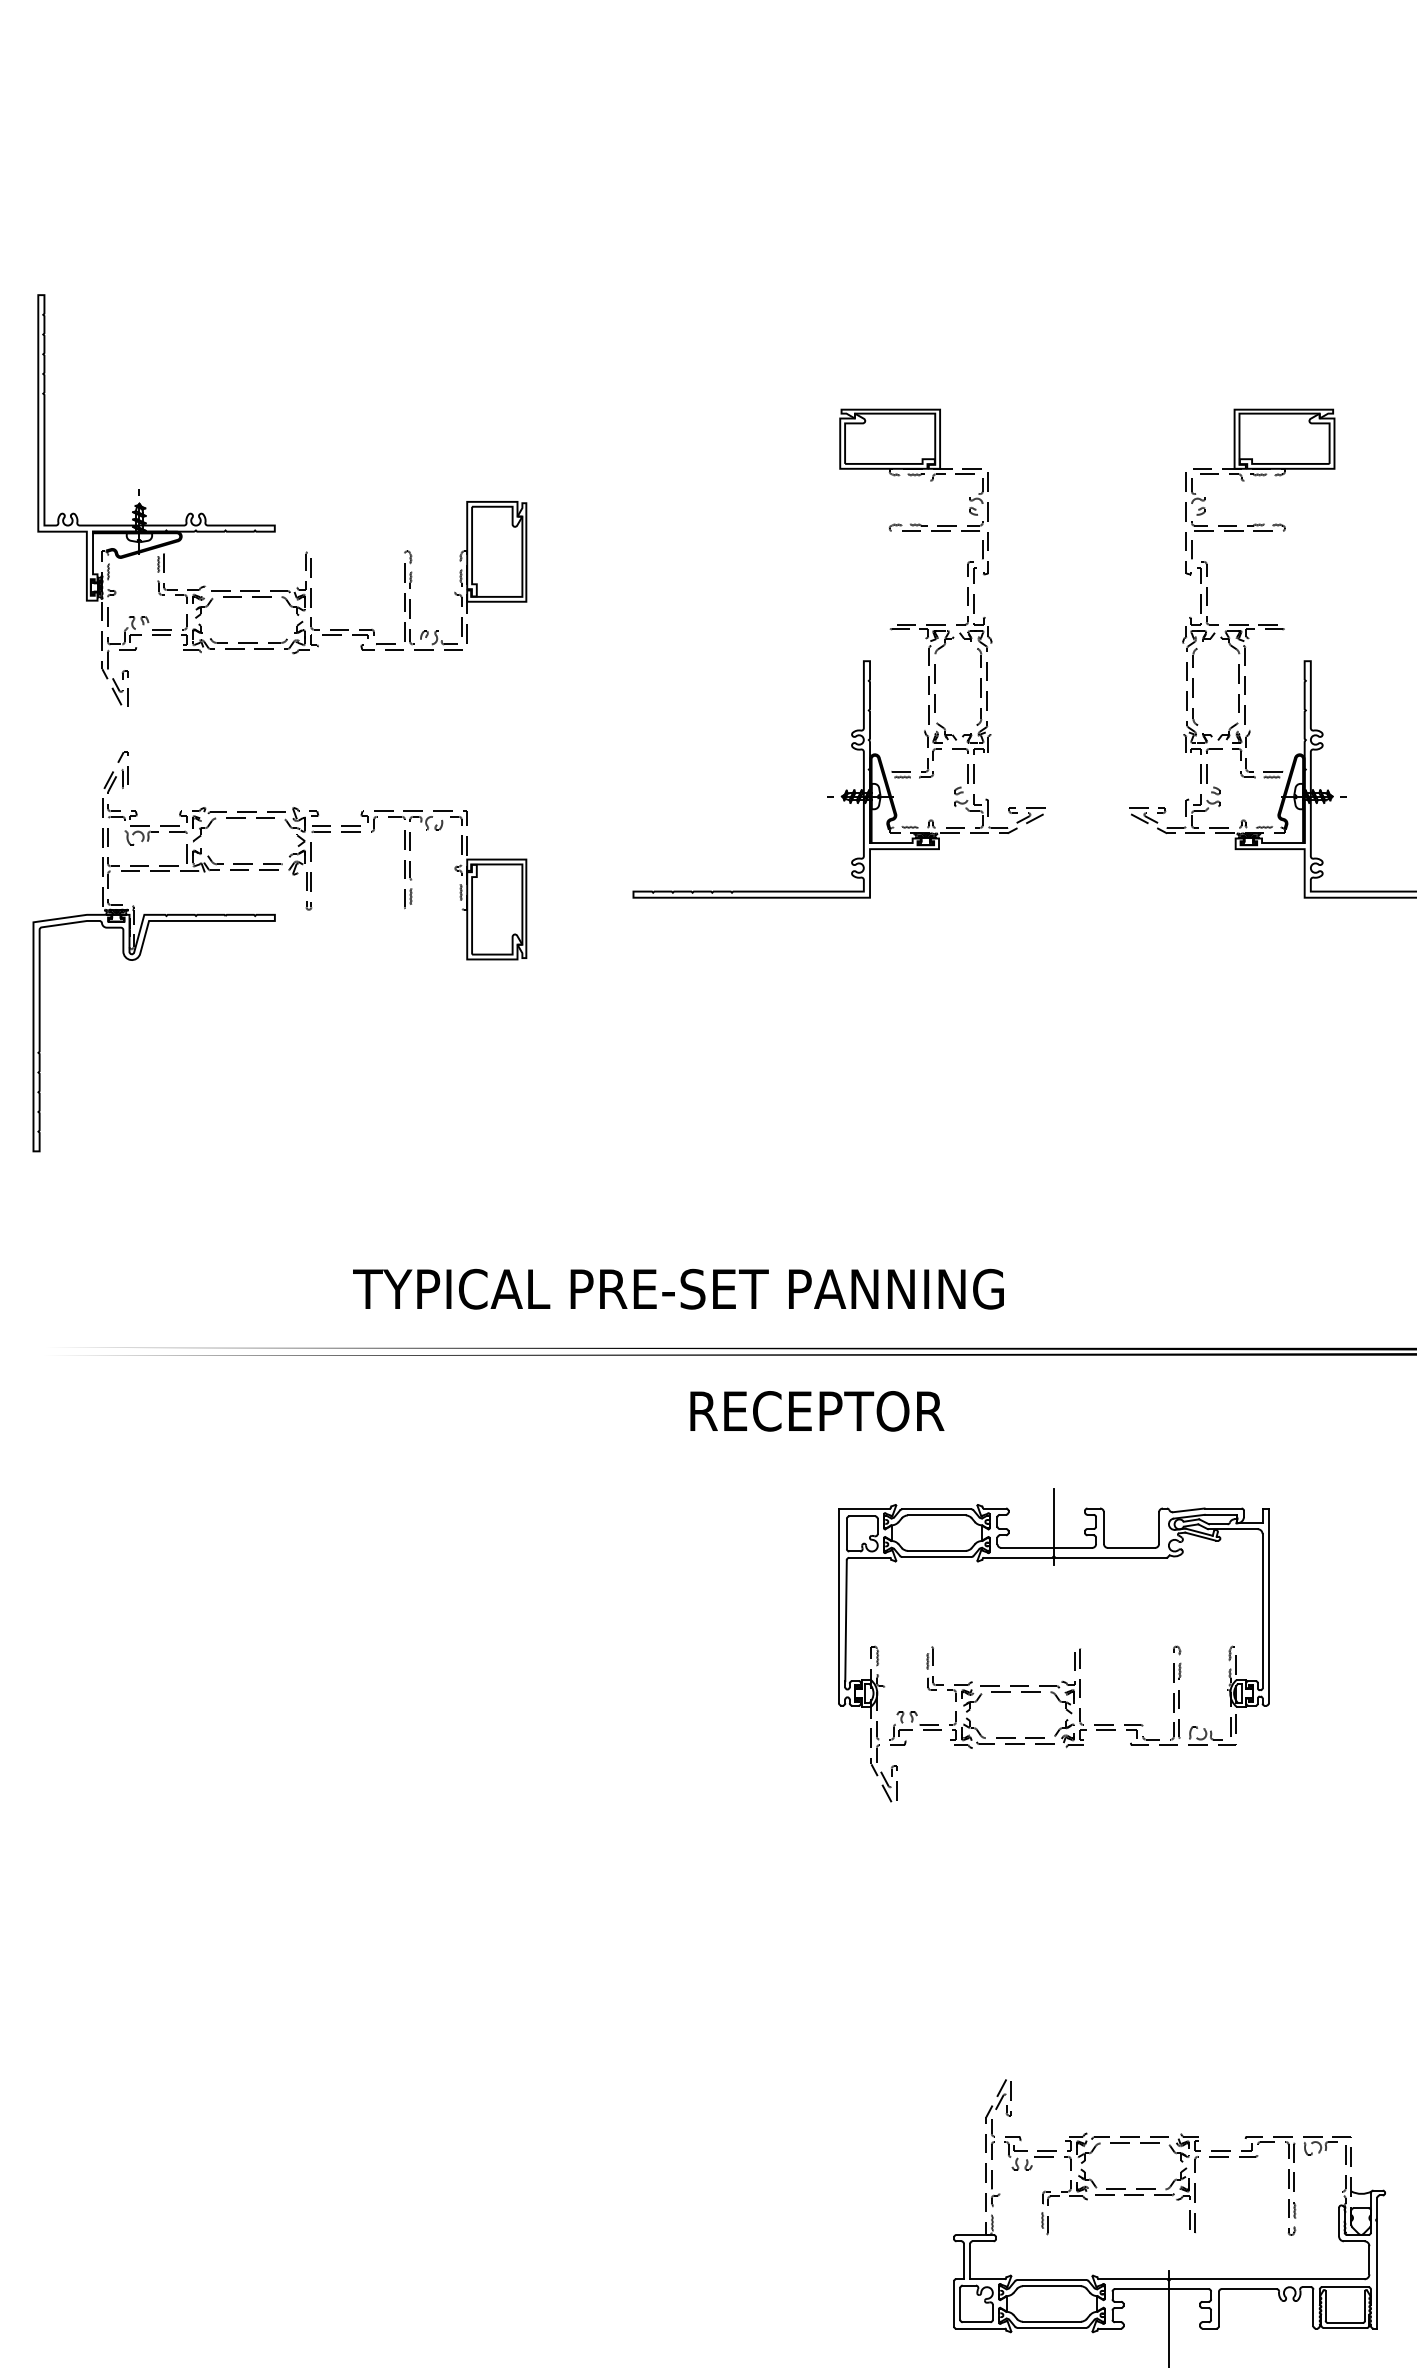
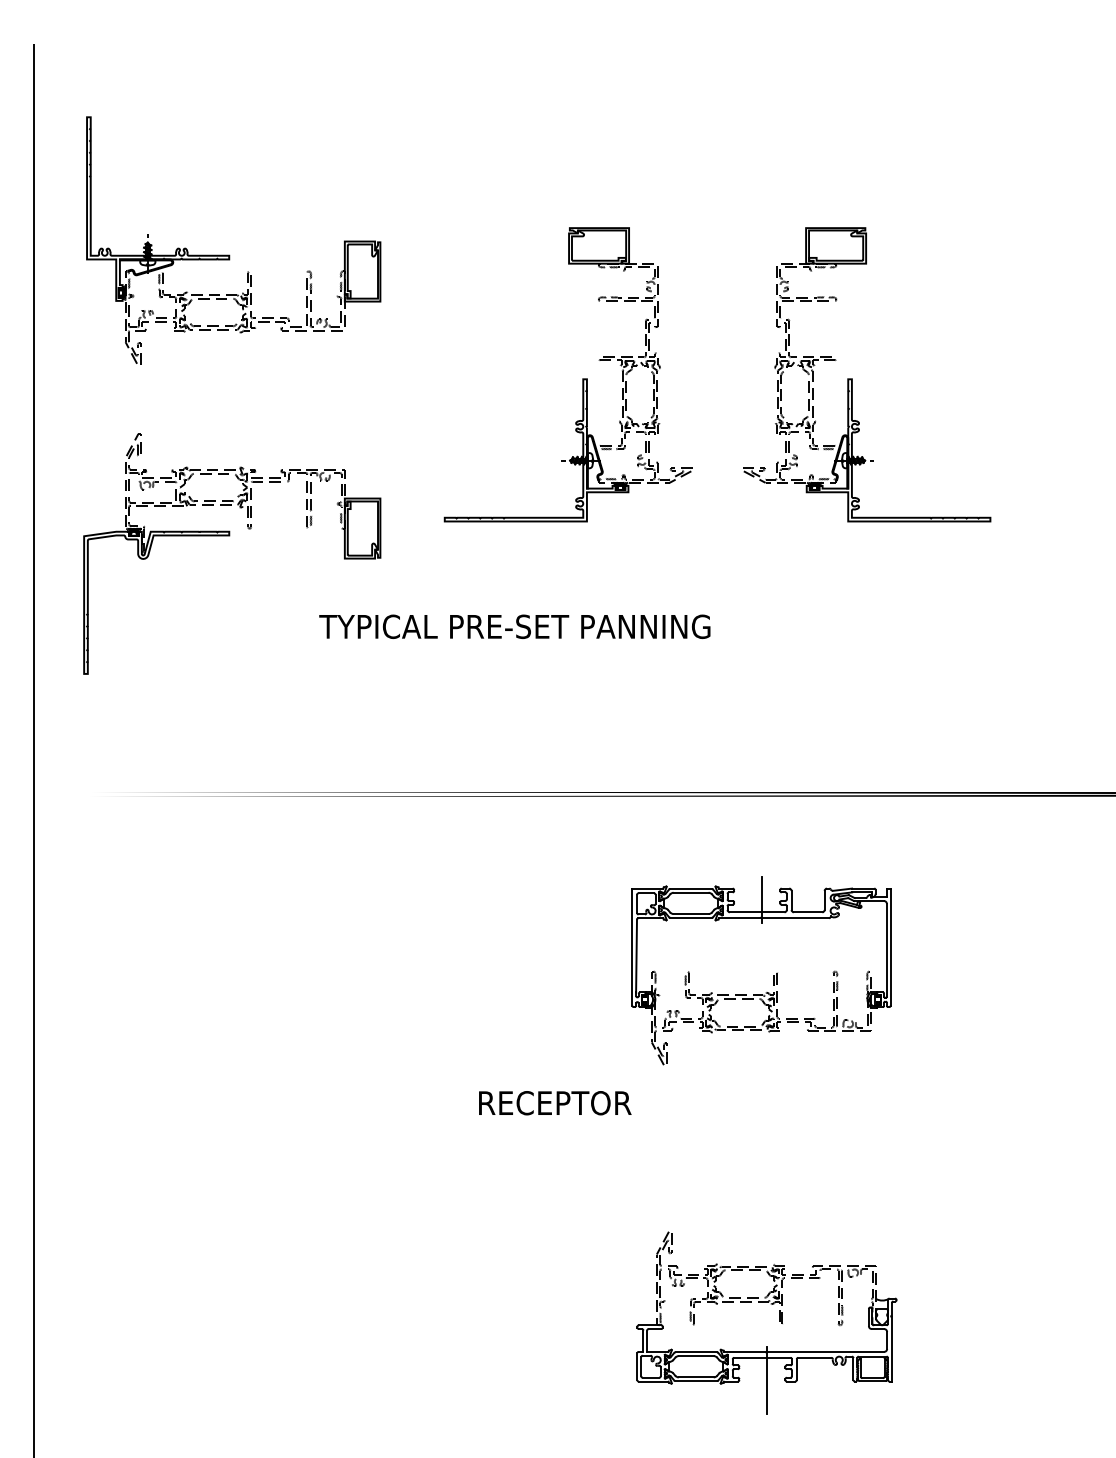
part: (275, 523) -> (229, 254), moved
text: (677, 1288) -> (514, 626), moved
text: (817, 1411) -> (555, 1103), moved
part: (1073, 1653) -> (773, 975), moved

